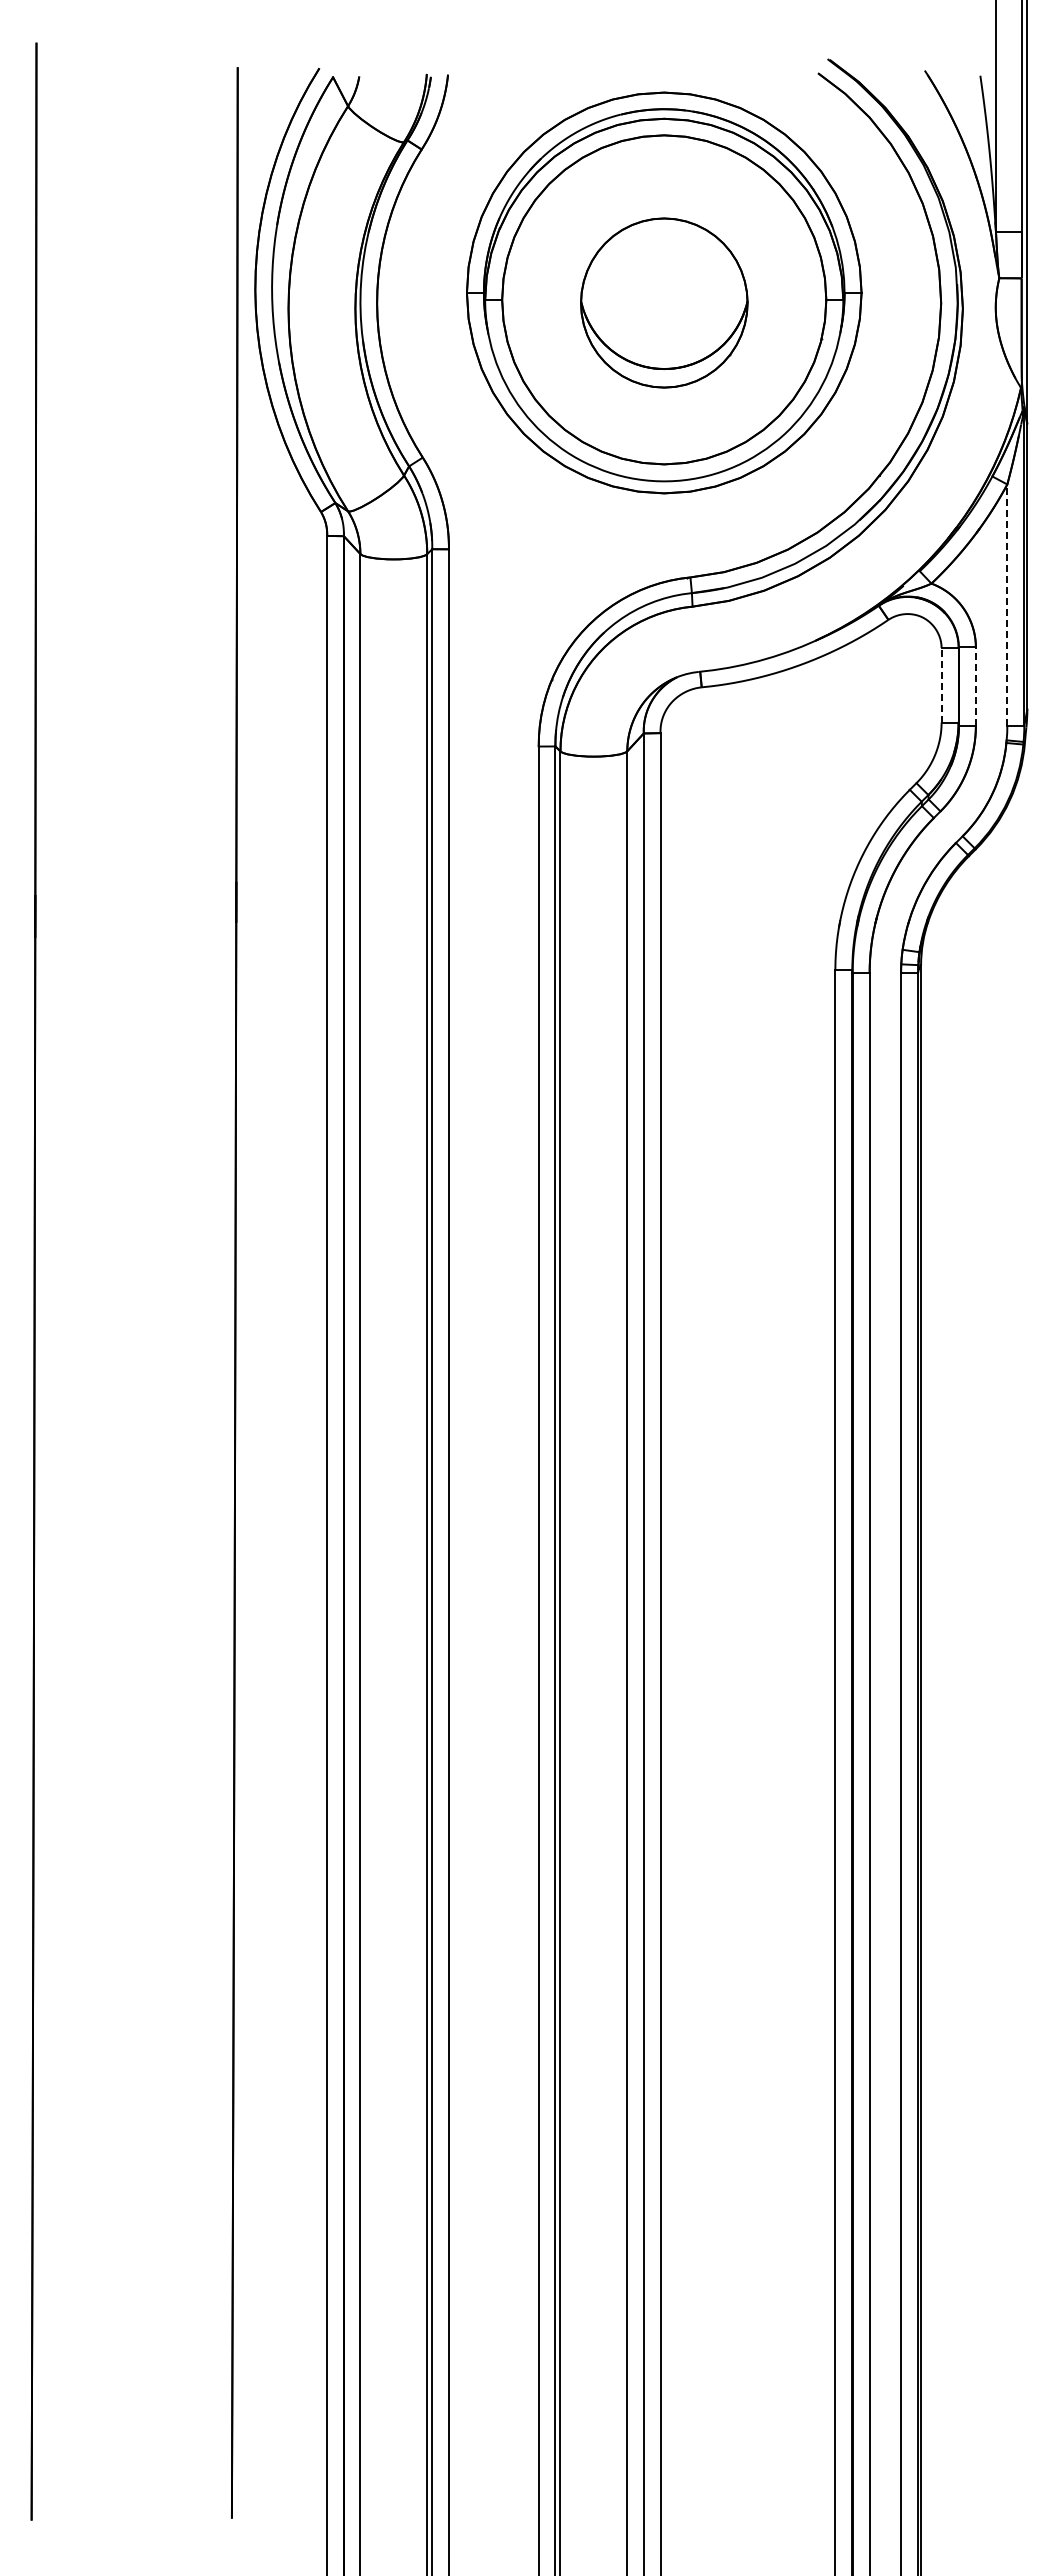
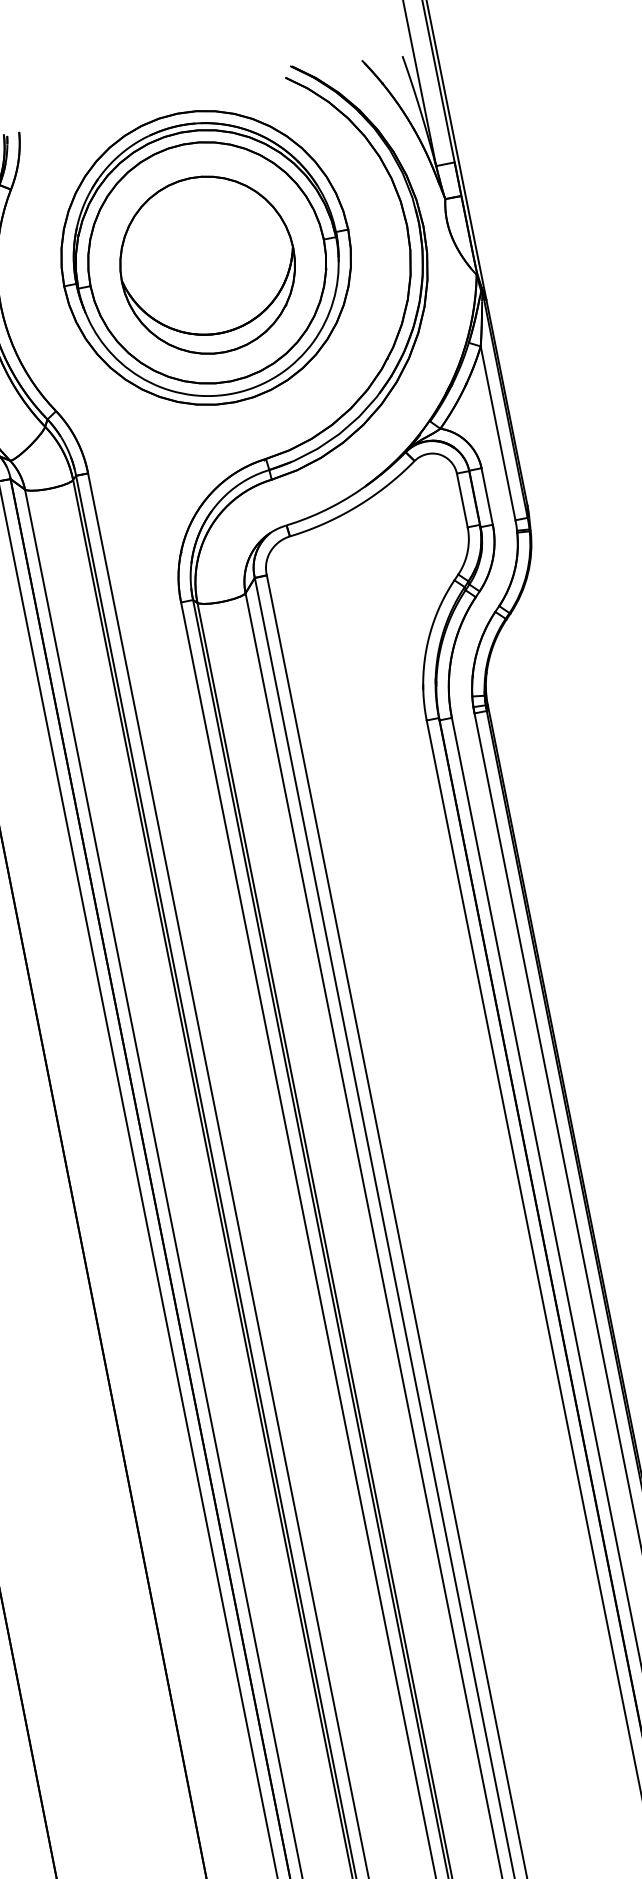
part: (664, 302) -> (207, 264), size x1.43
line: (1007, 605) -> (498, 433), dashed -> solid
line: (941, 684) -> (462, 499), dashed -> solid
line: (975, 686) -> (486, 496), dashed -> solid

